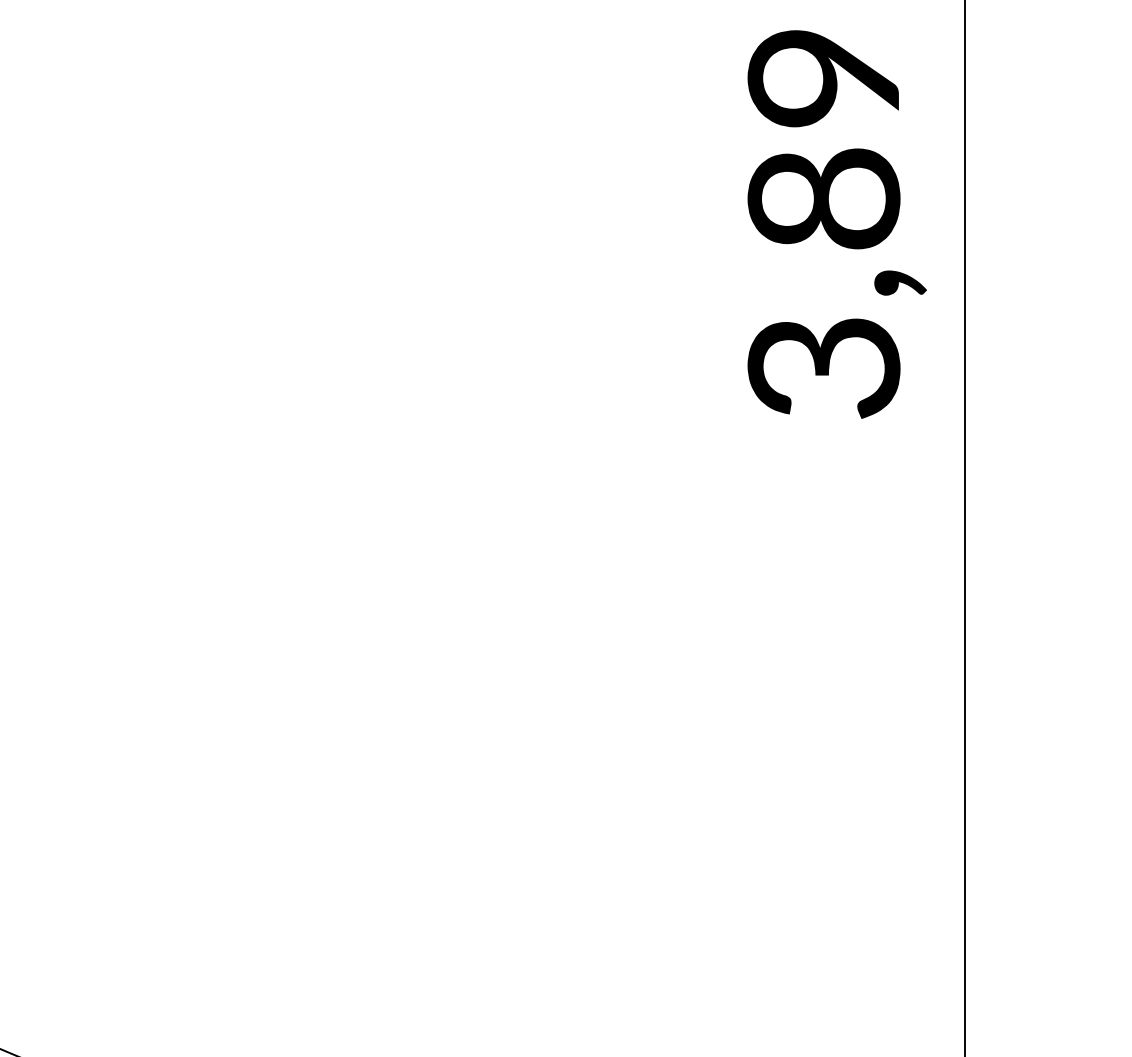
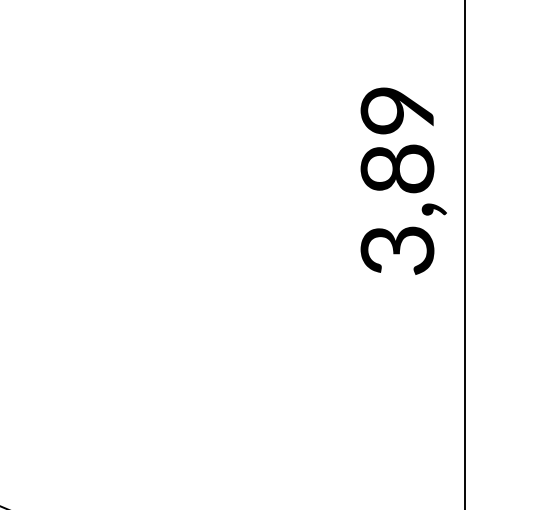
text: (836, 222) -> (403, 180), moved

